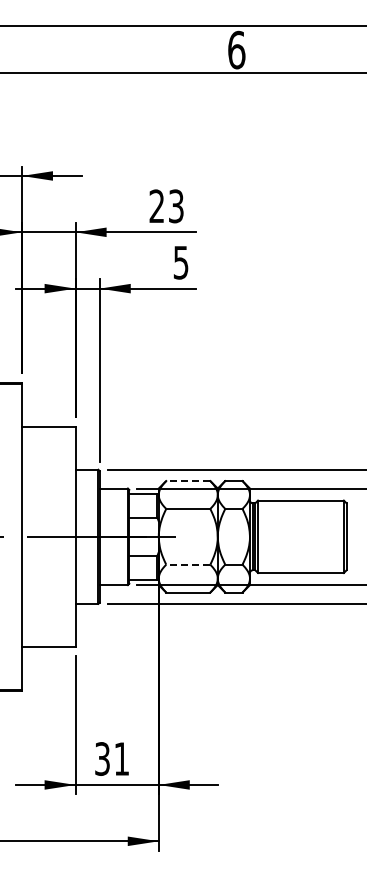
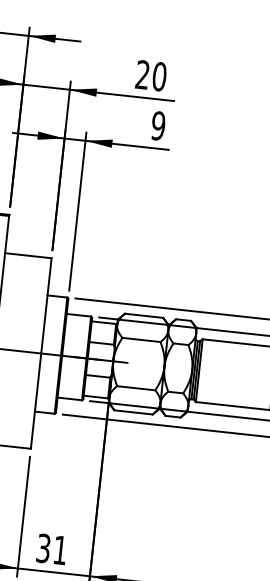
text: (175, 206) -> (158, 76), 23 -> 20
text: (180, 262) -> (157, 125), 5 -> 9
line: (187, 481) -> (143, 316), dashed -> solid
line: (187, 564) -> (135, 388), dashed -> solid

